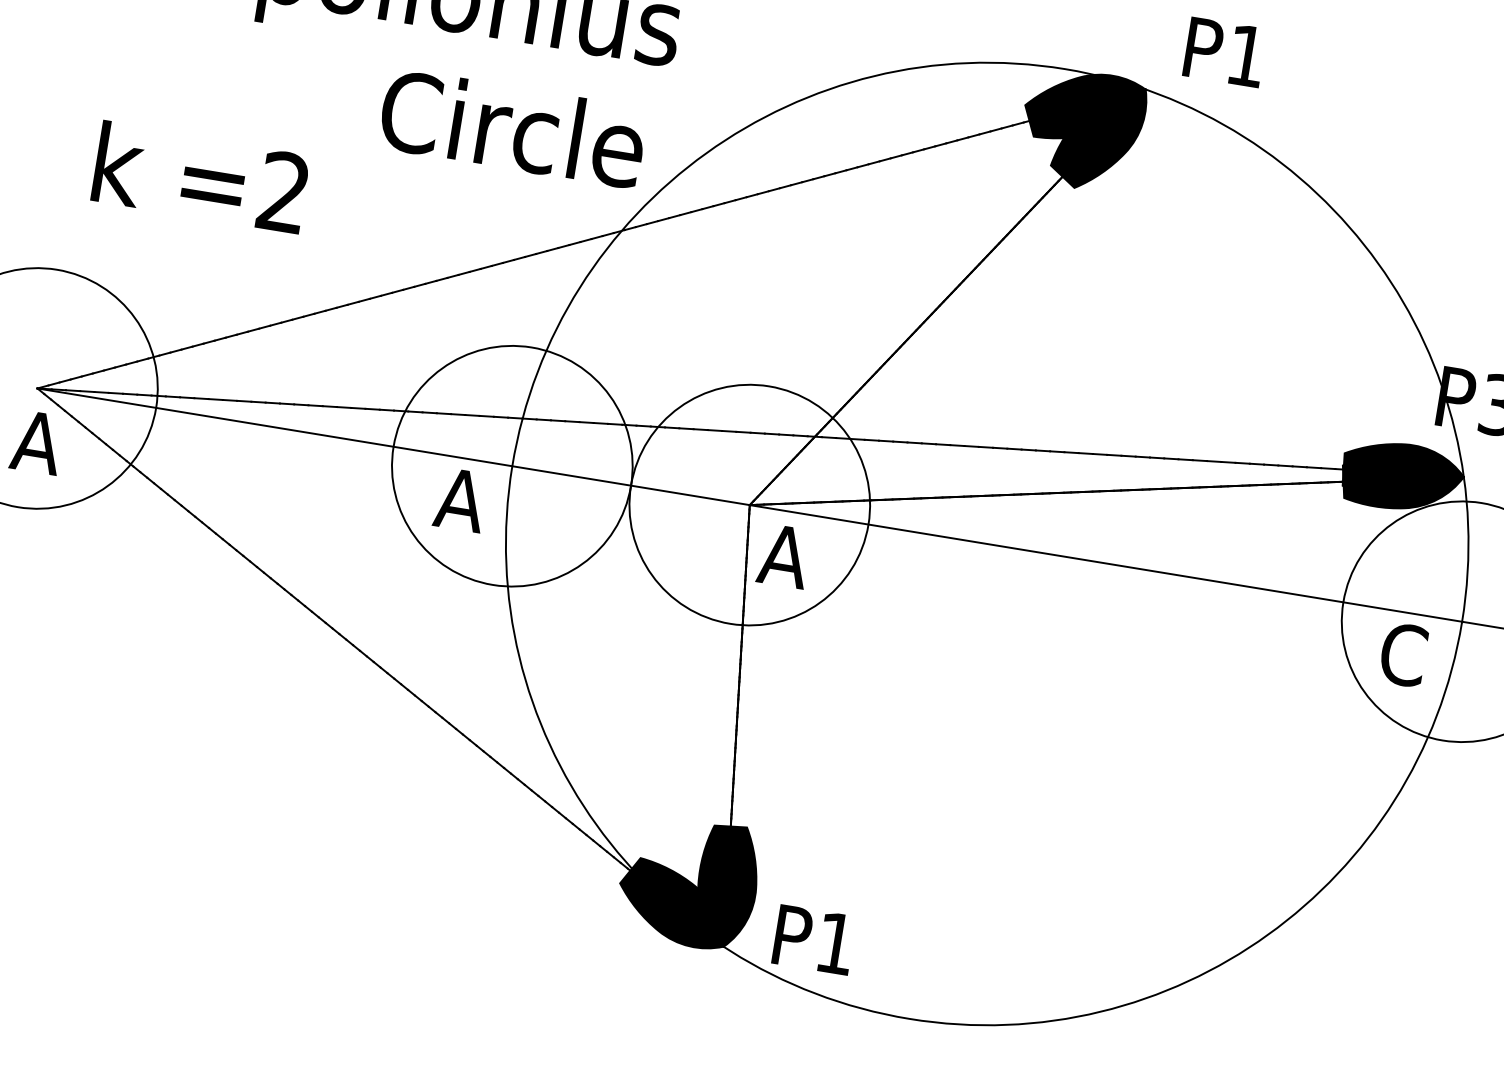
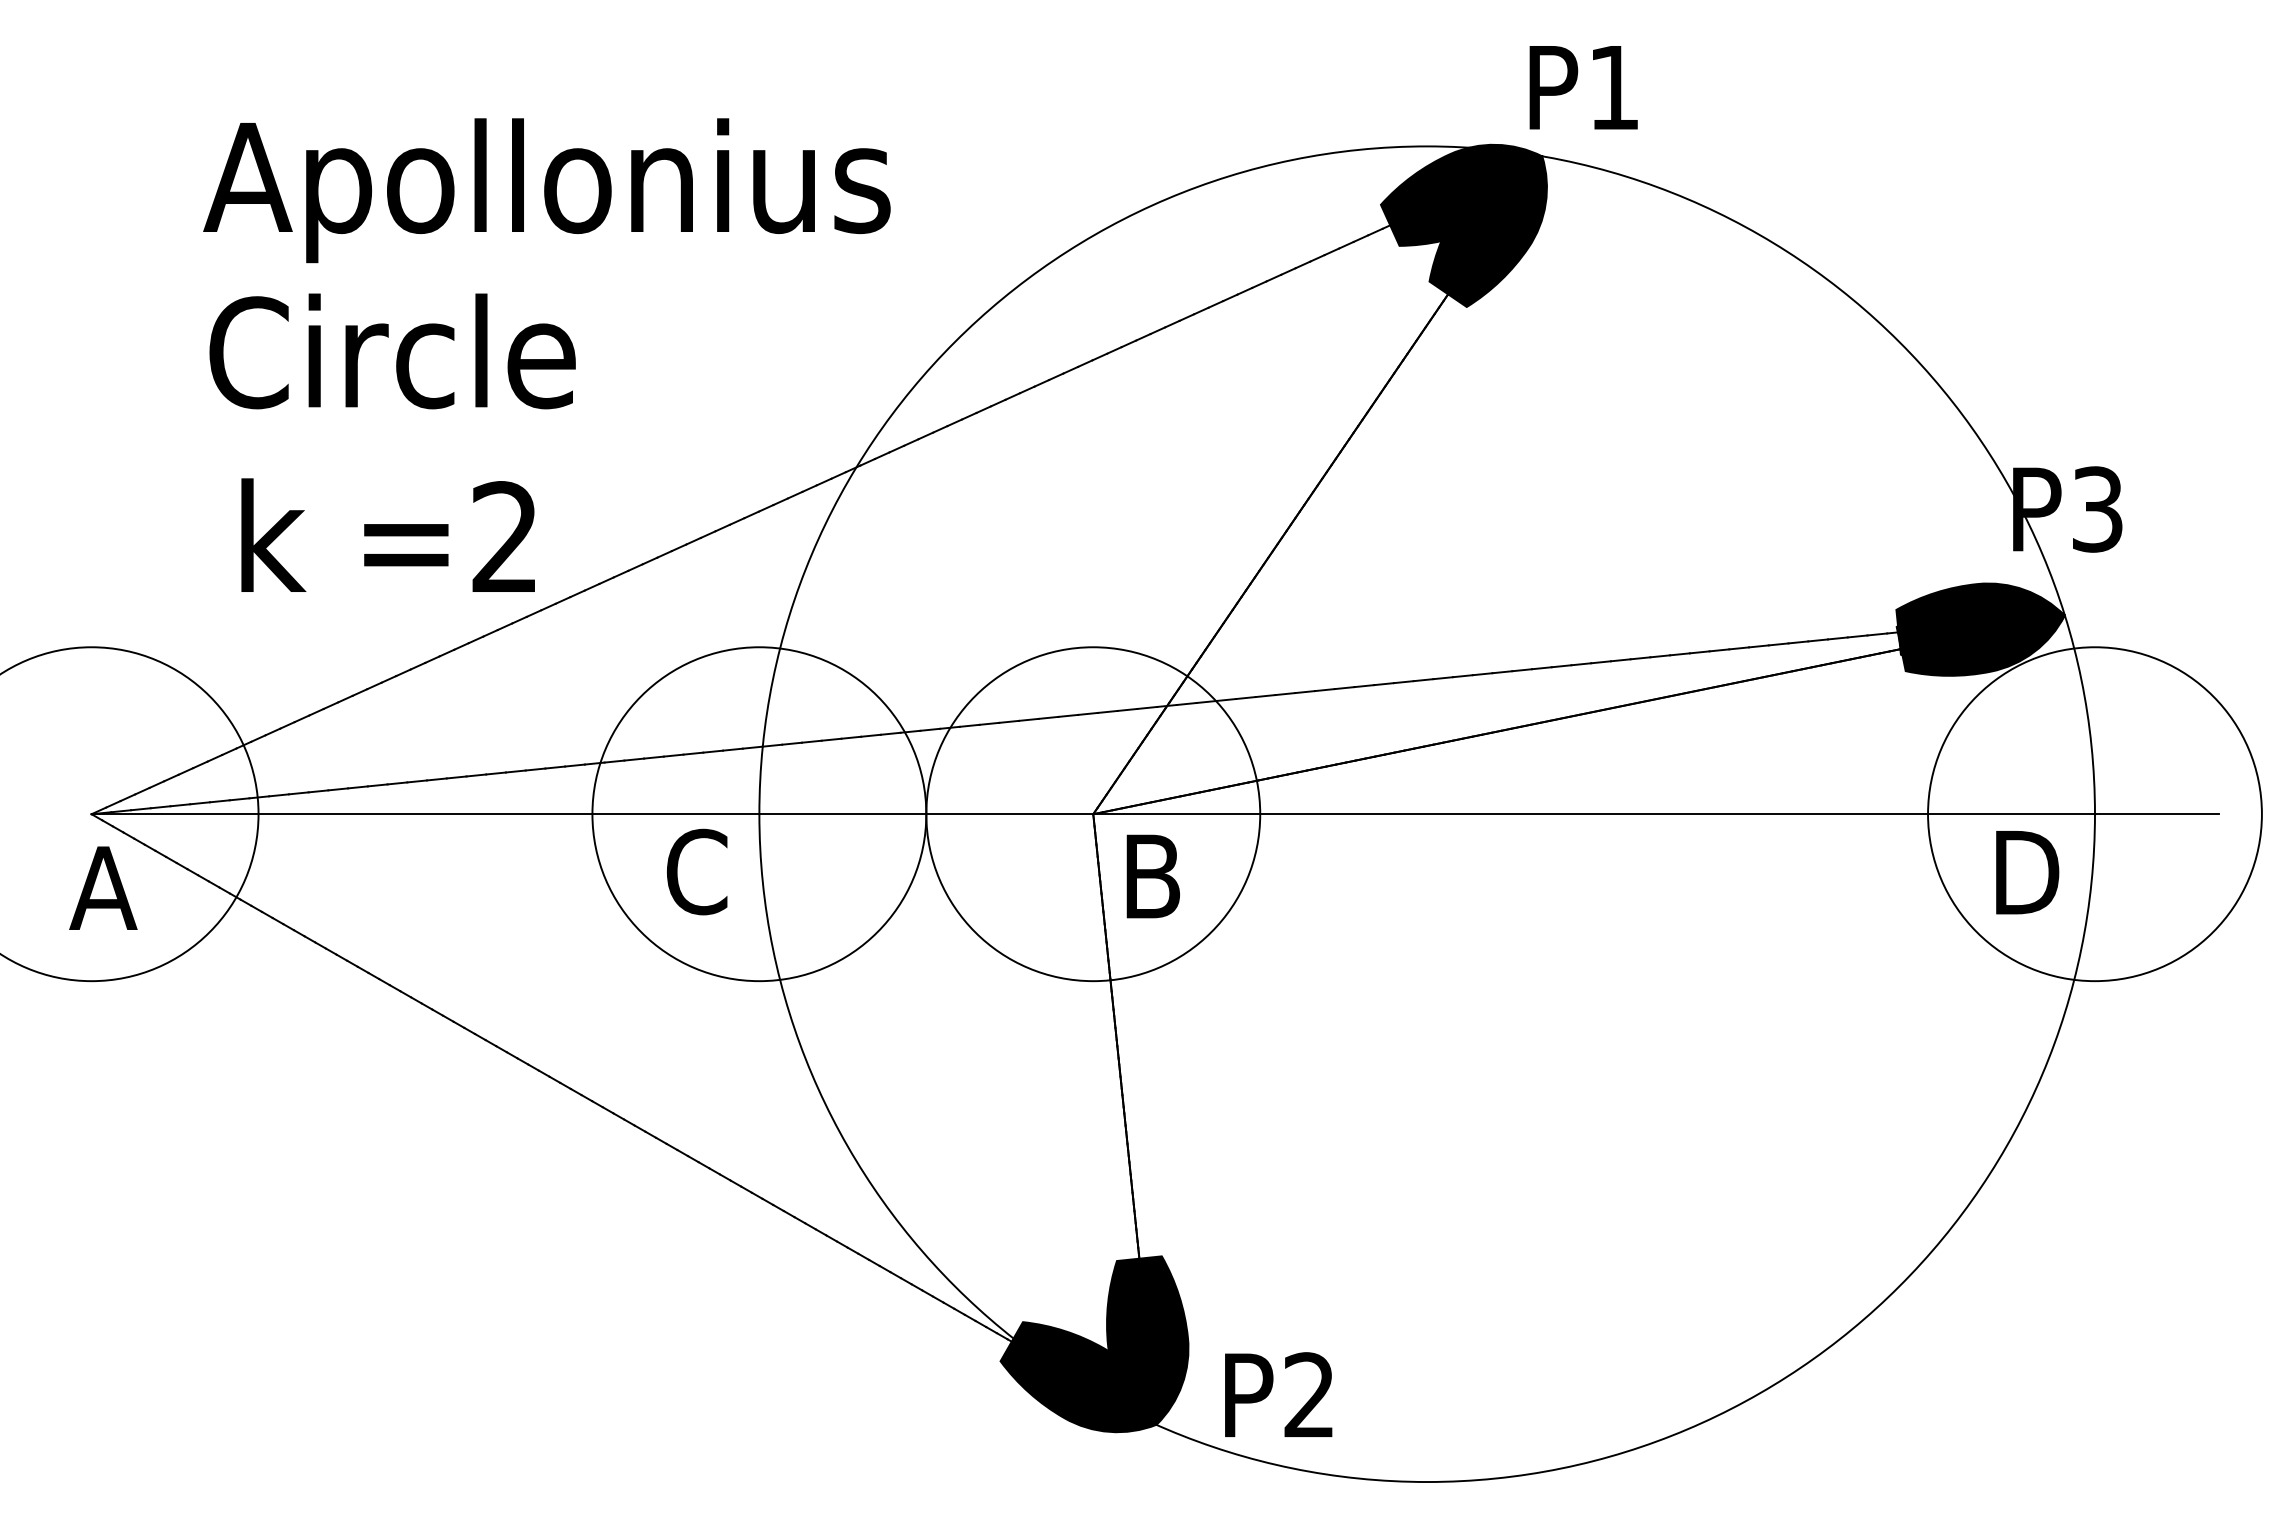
text: (1224, 52) -> (1583, 87), moved
text: (512, 128) -> (392, 351), moved
text: (200, 176) -> (387, 534), moved
text: (460, 499) -> (696, 871), A -> C
text: (783, 556) -> (1151, 876), A -> B
text: (1405, 655) -> (2025, 872), C -> D
text: (835, 942) -> (1308, 1394), P1 -> P2

